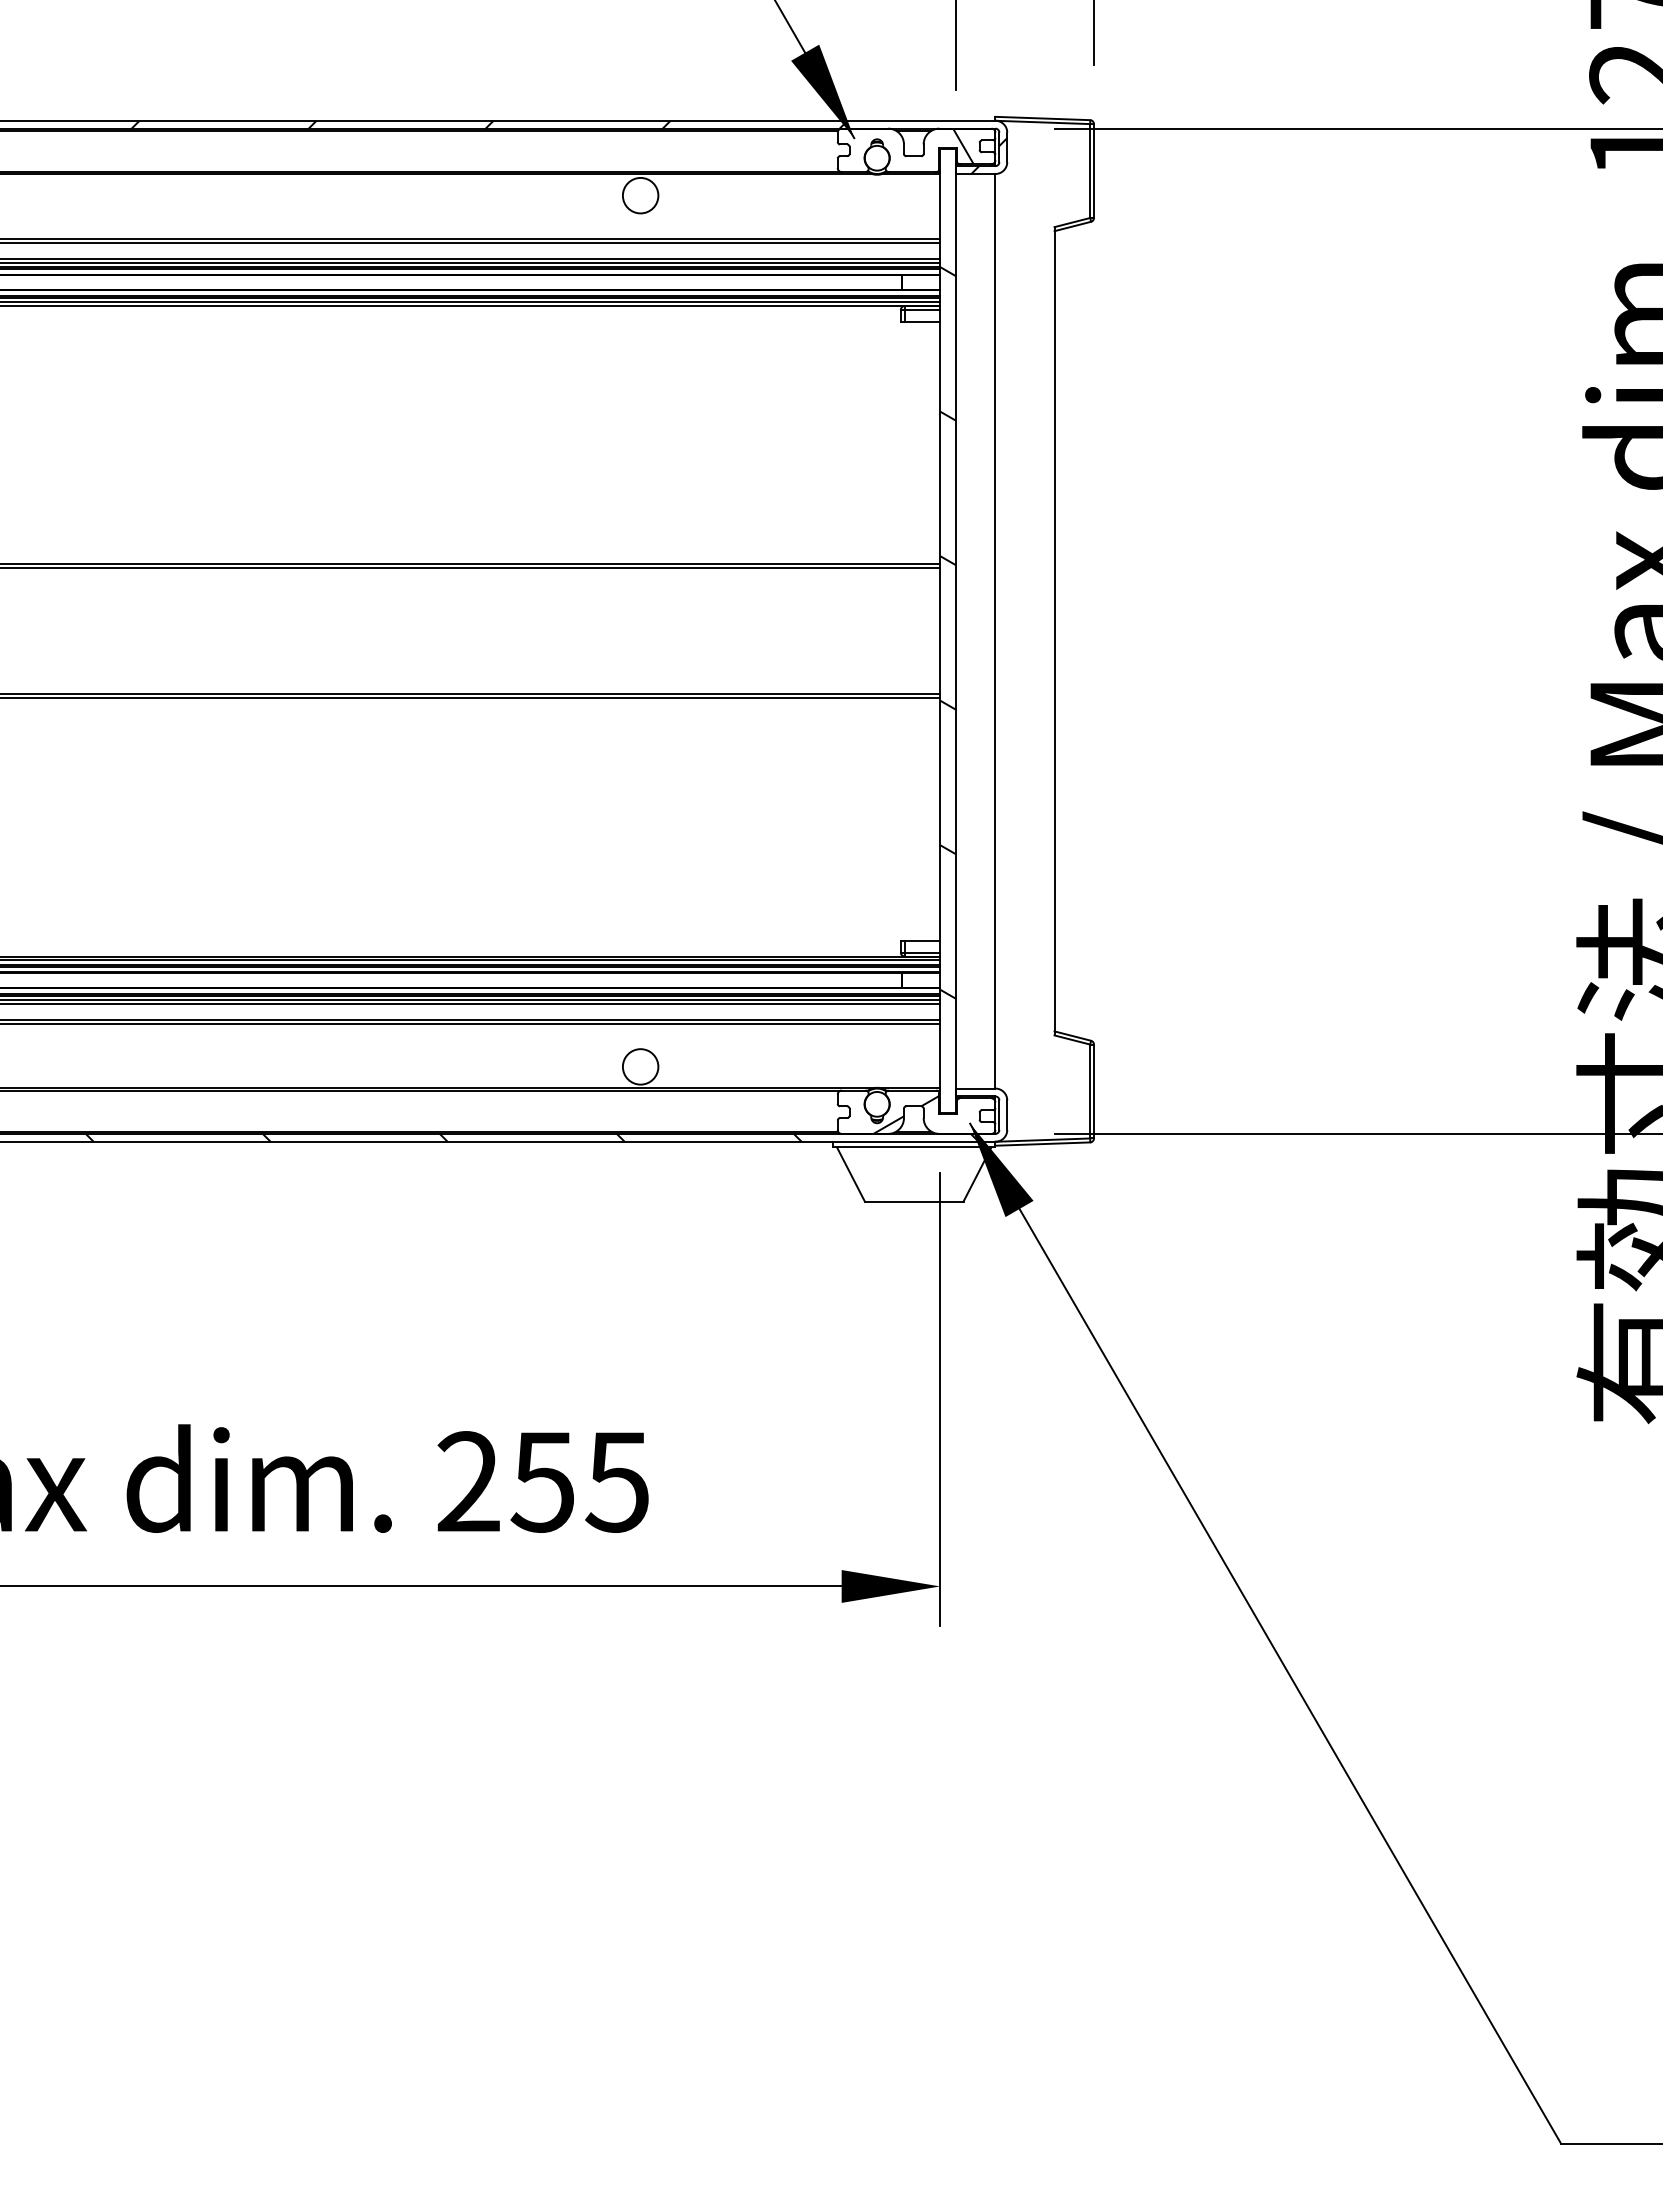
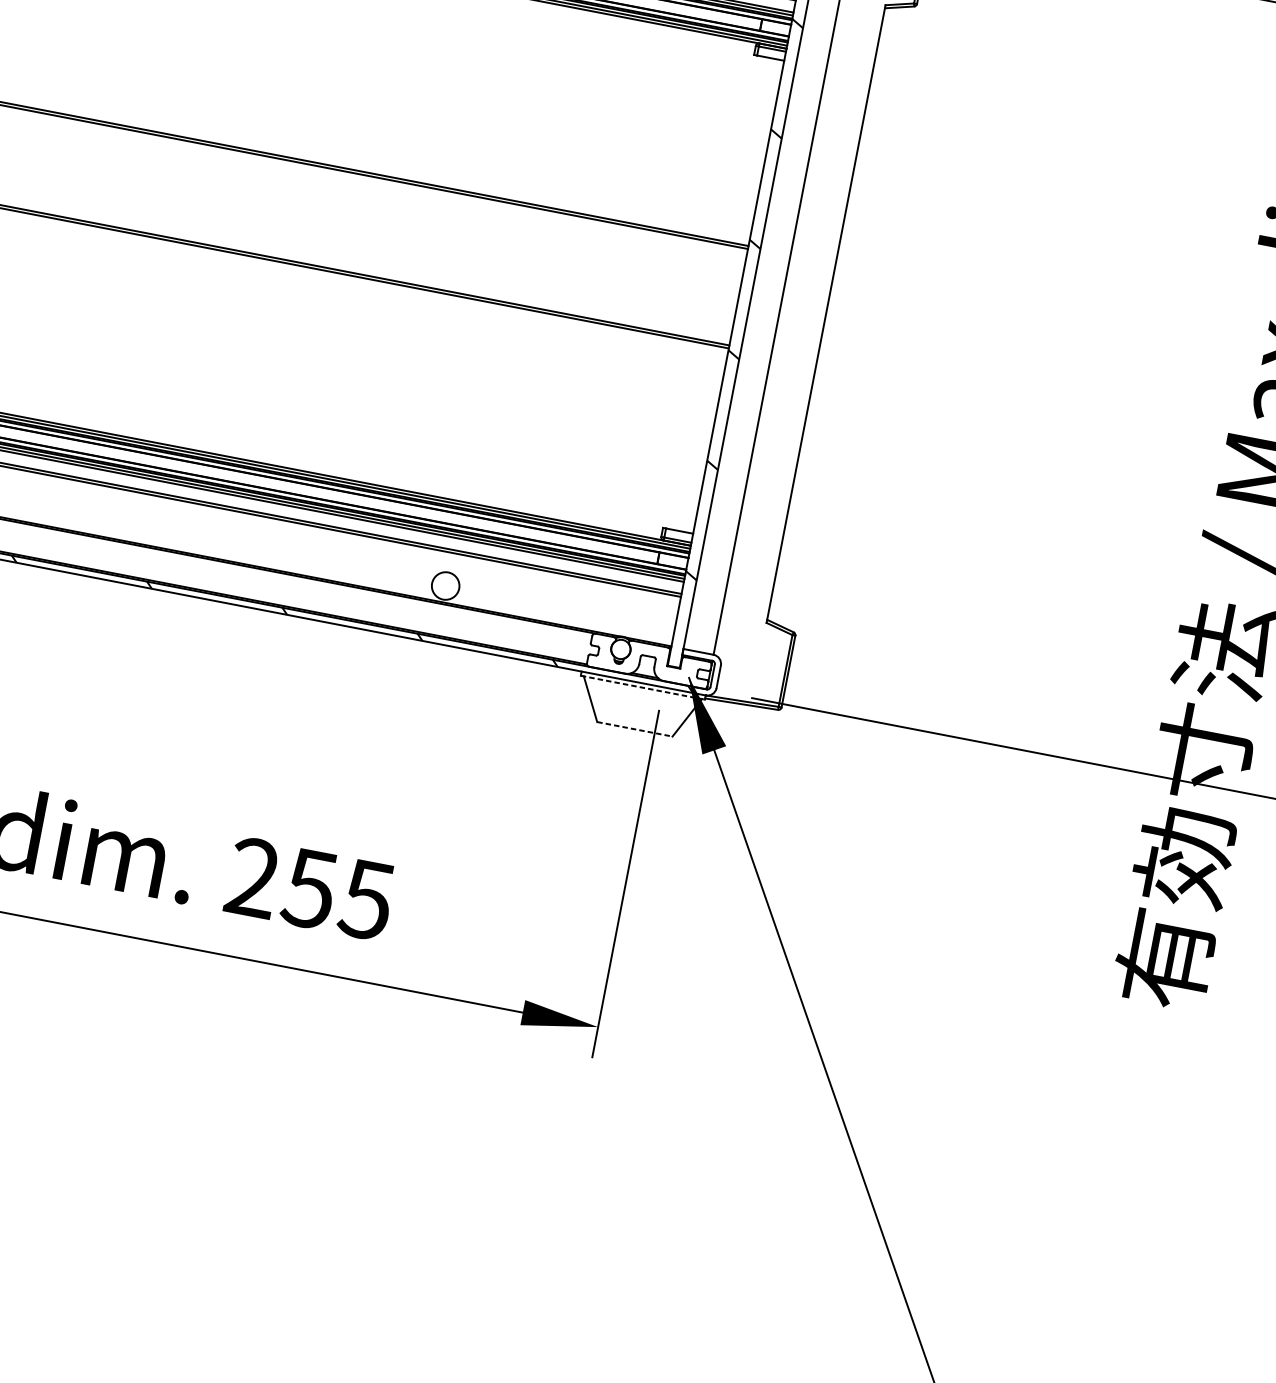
hatch: (906, 1114) -> (641, 661), removed
line: (914, 1147) -> (643, 687), solid -> dashed
line: (914, 1201) -> (635, 729), solid -> dashed

